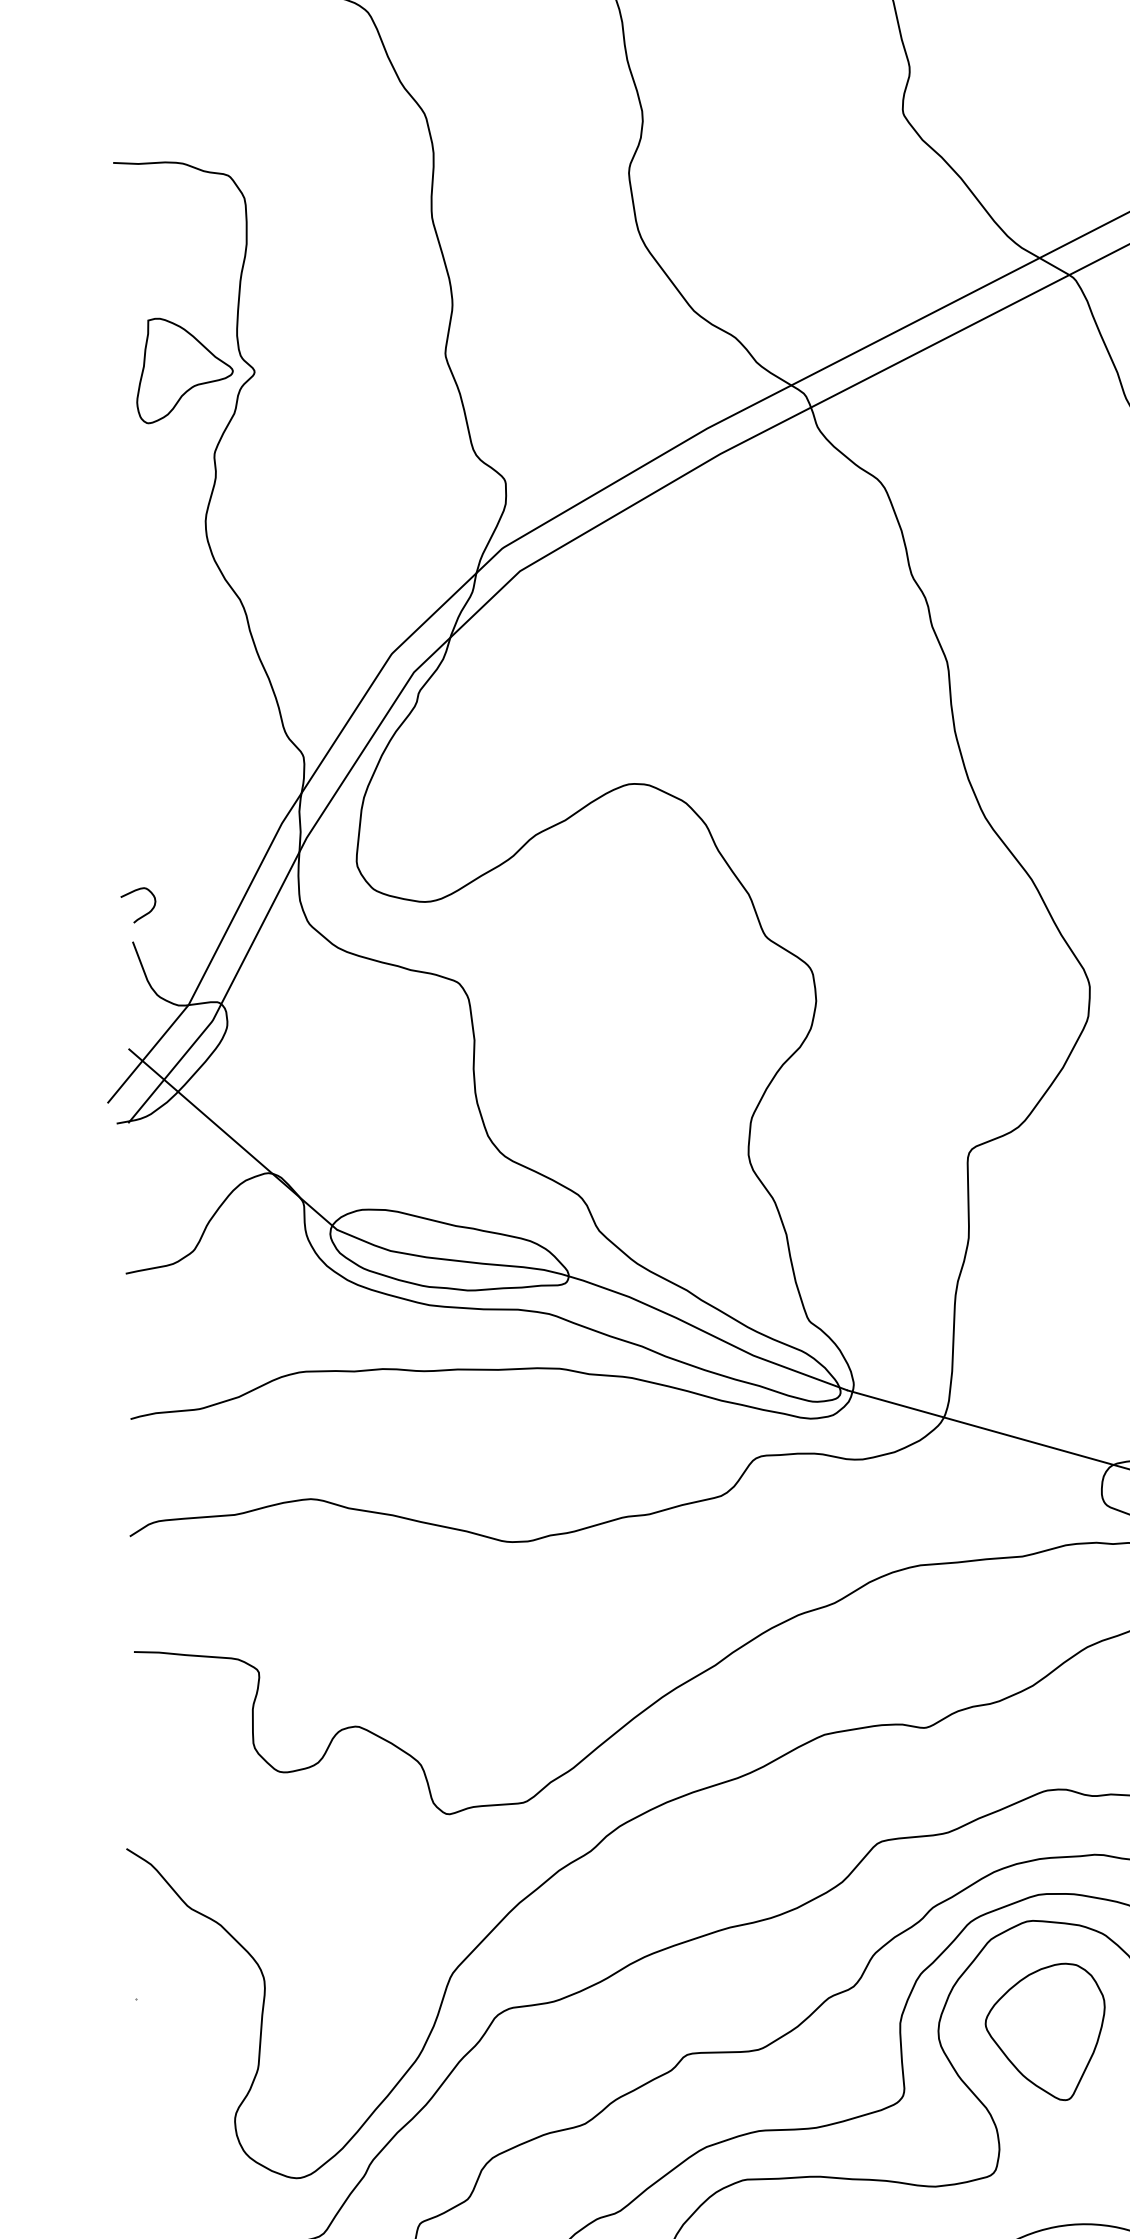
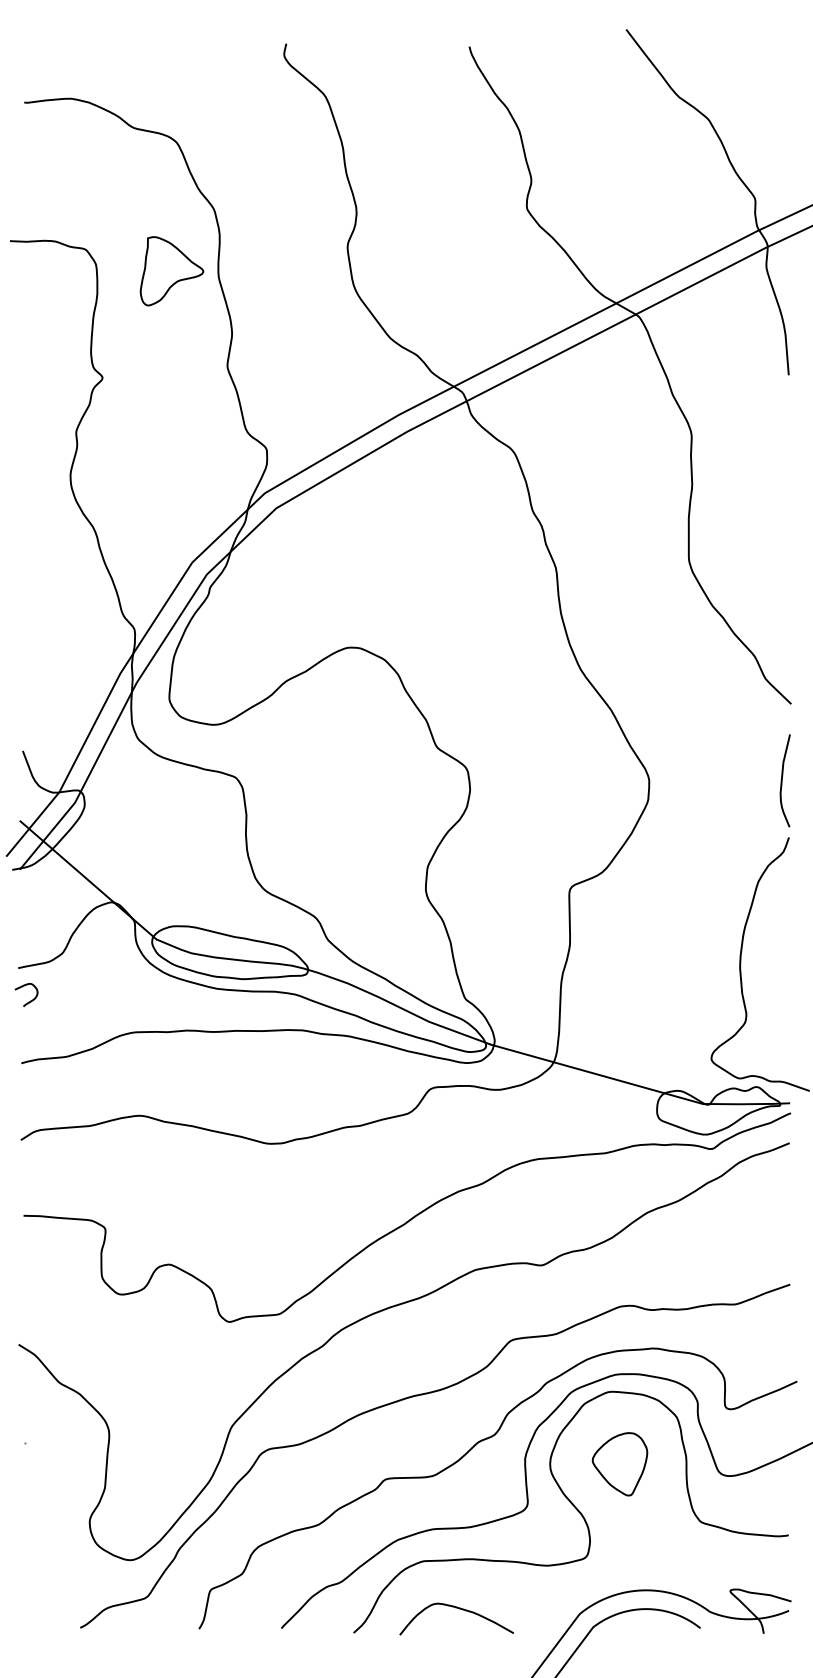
part: (184, 371) -> (171, 271), moved
curve: (144, 913) -> (30, 1000), moved
part: (1044, 2030) -> (619, 1463), size x0.7

